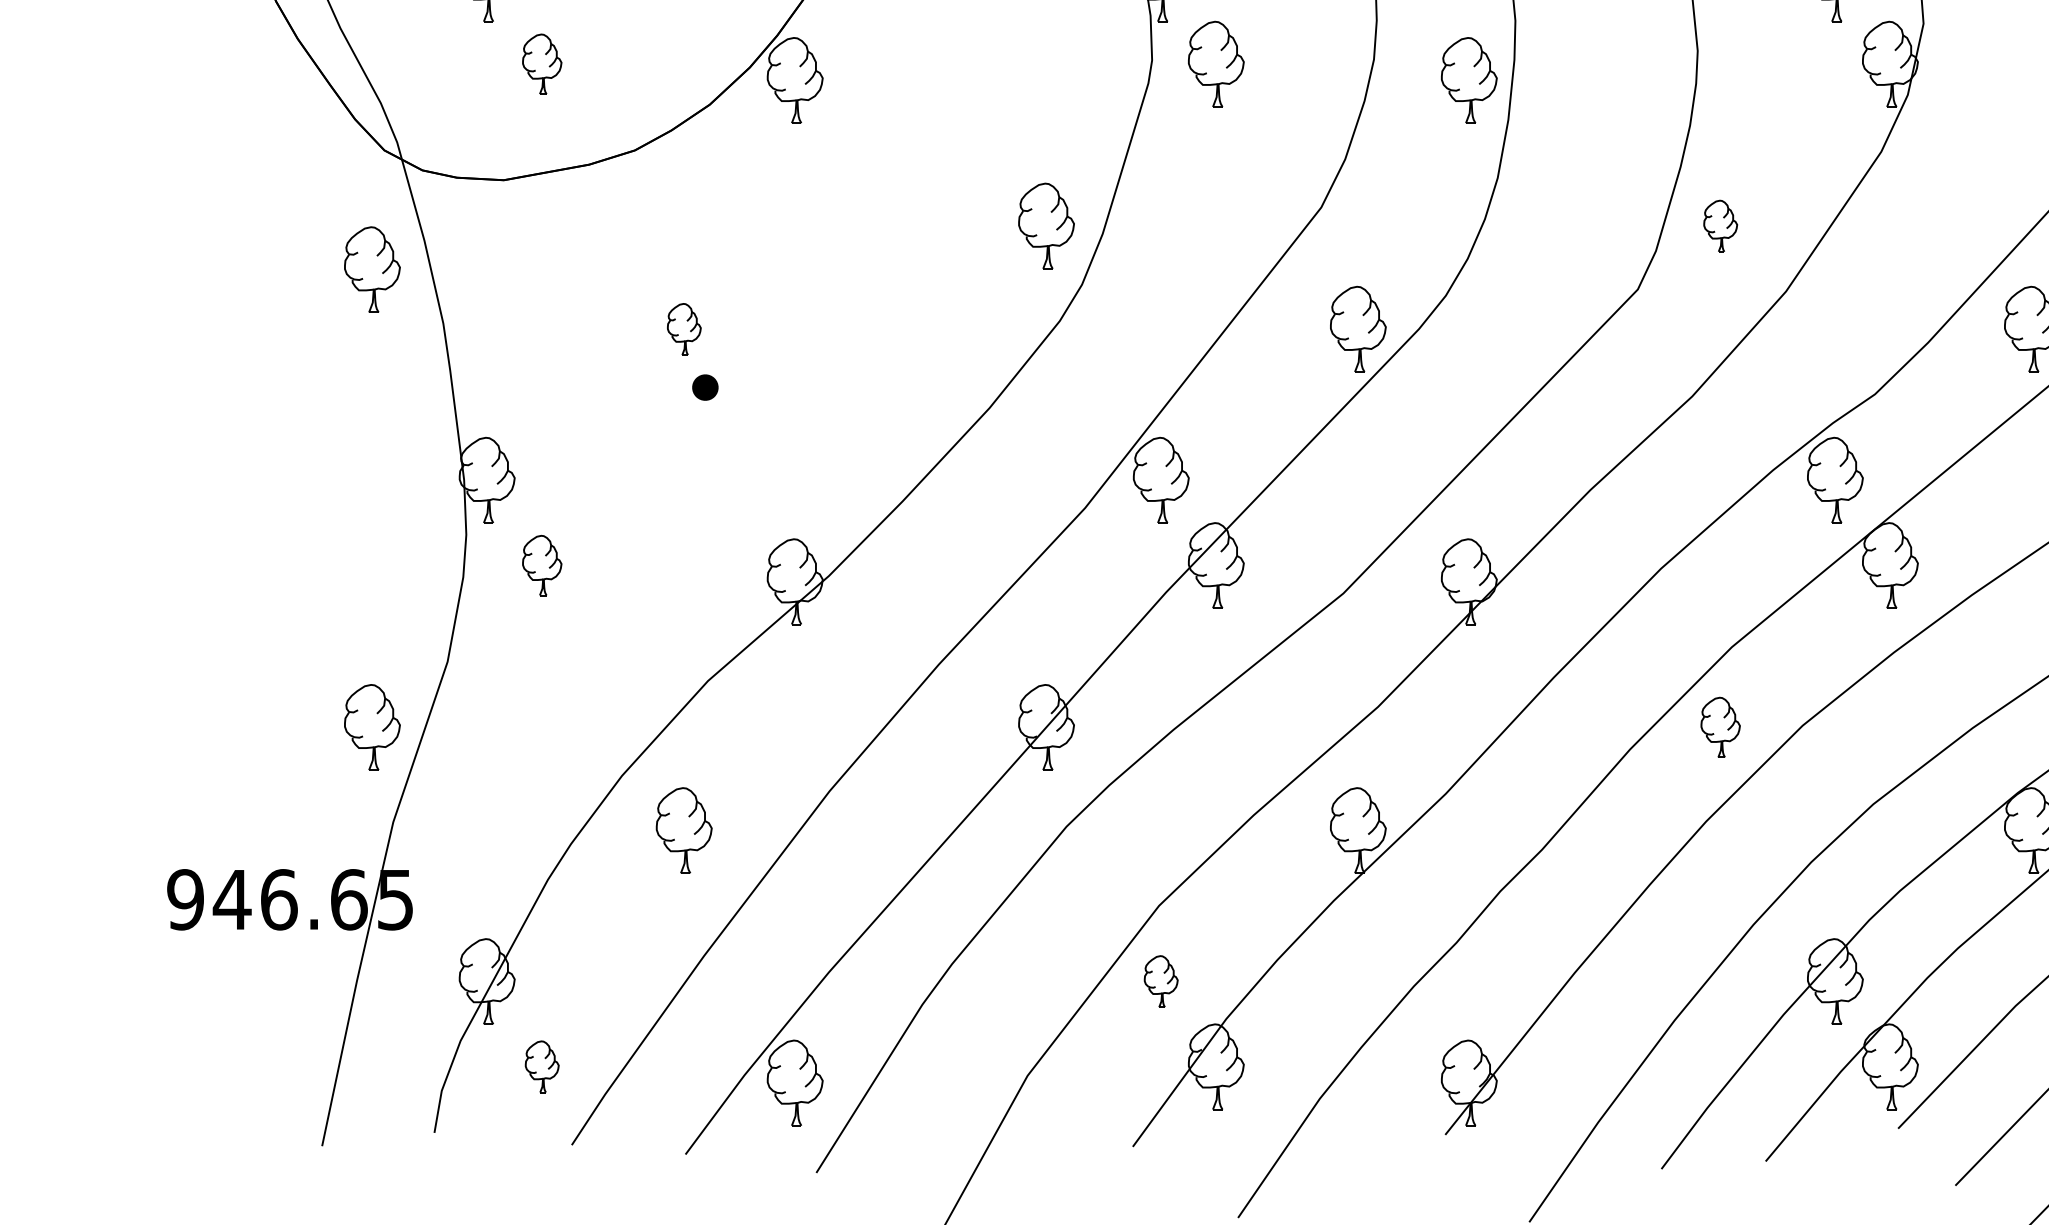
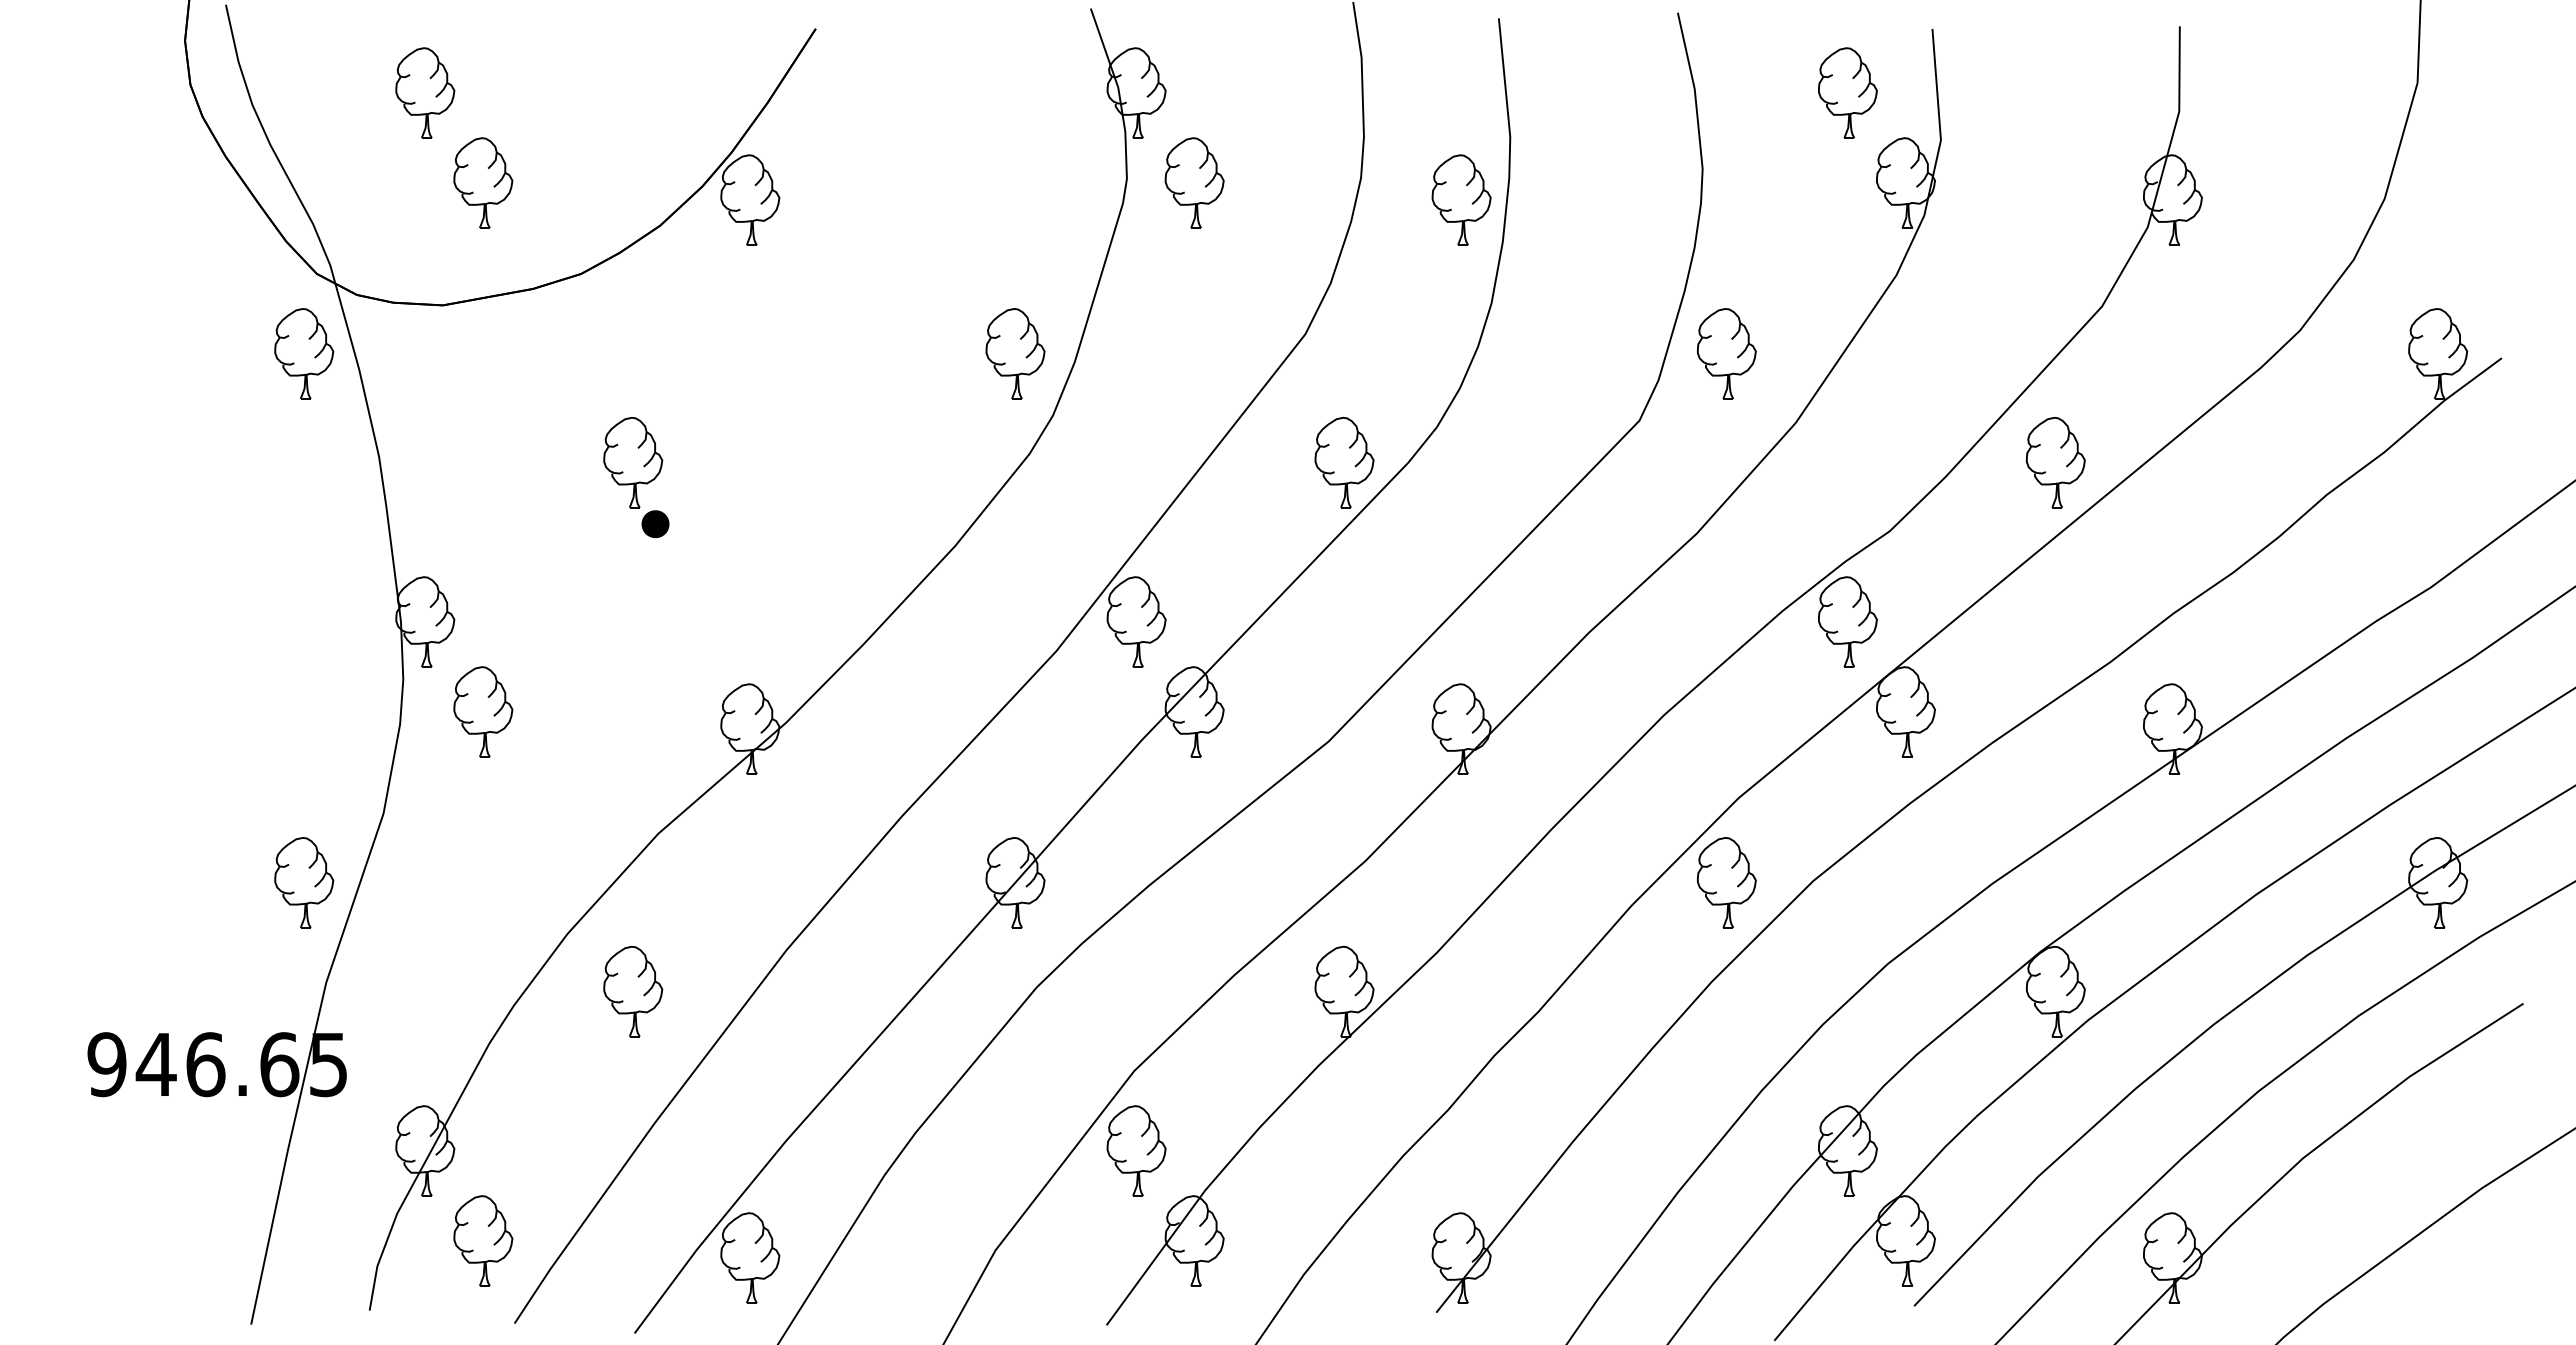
part: (542, 63) -> (483, 182), size x1.43
part: (1720, 225) -> (1726, 353), size x1.67
part: (372, 269) -> (304, 353), moved
part: (684, 329) -> (633, 462), size x1.67
part: (542, 565) -> (483, 711), size x1.43
part: (1720, 727) -> (1726, 882), size x1.43
part: (1161, 981) -> (1136, 1150), size x1.67
part: (542, 1066) -> (483, 1240), size x1.67

